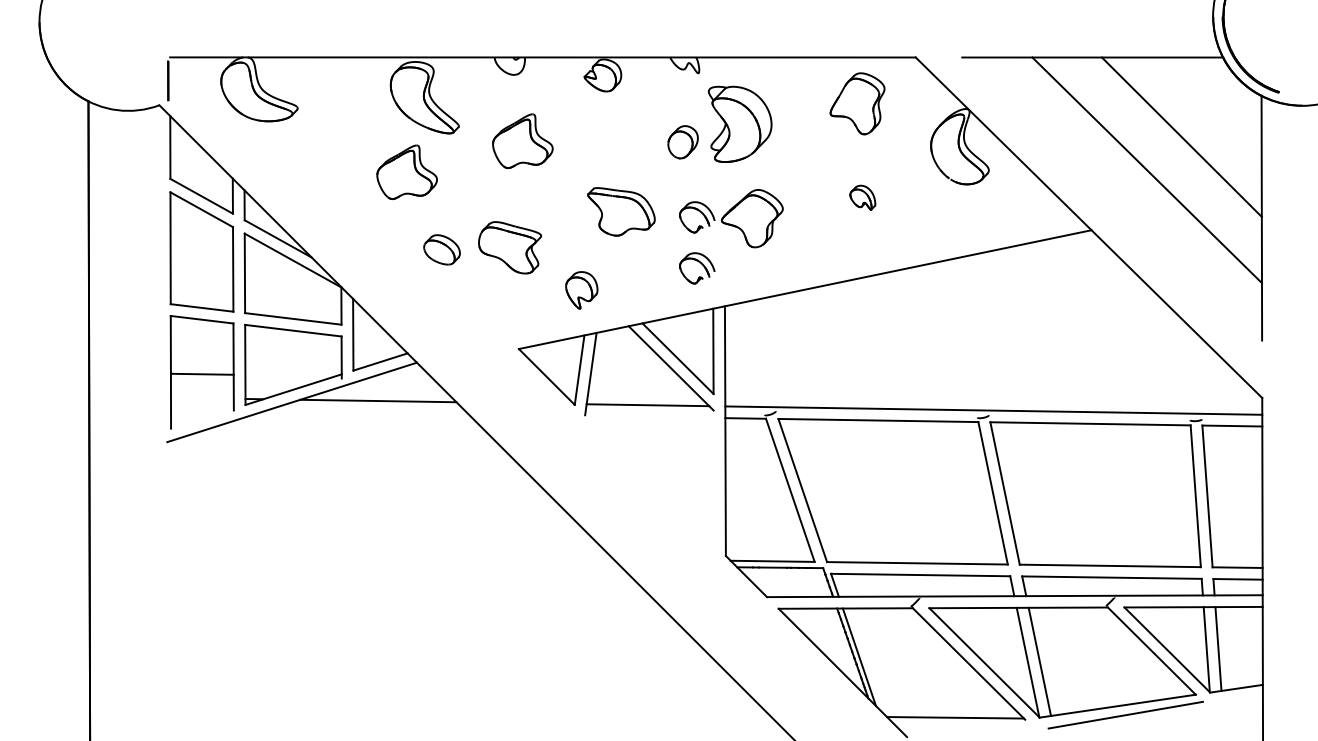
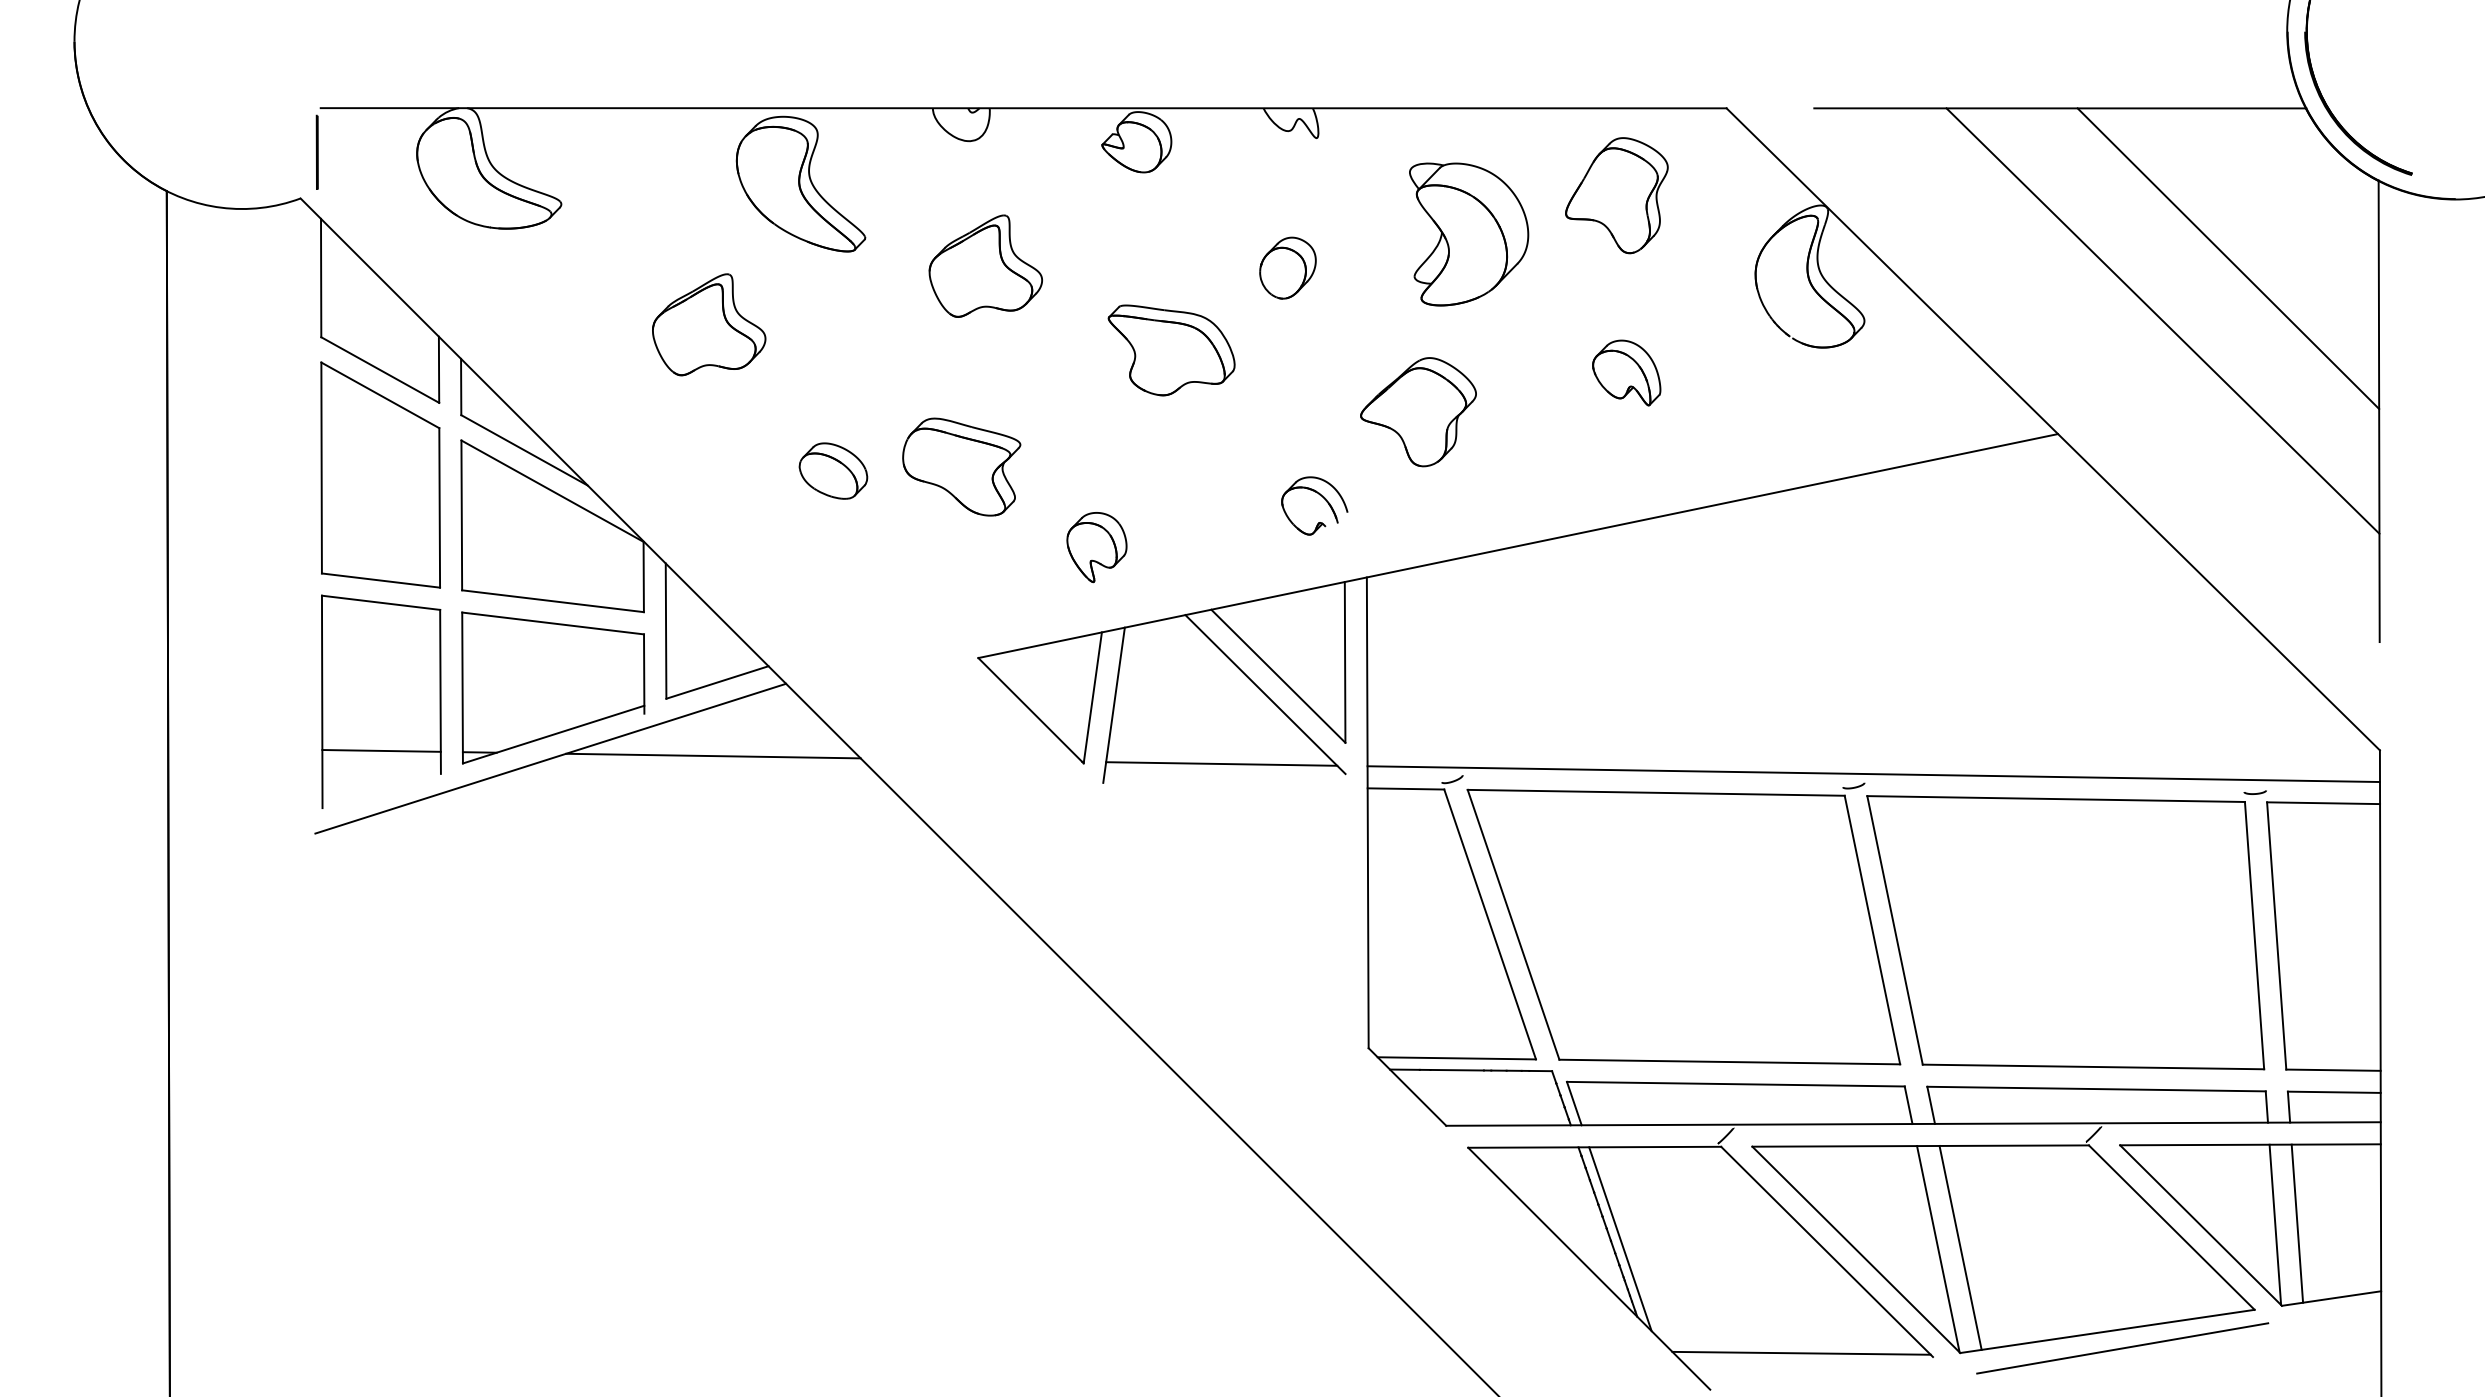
part: (739, 123) -> (1467, 232), moved
part: (406, 172) -> (707, 325), moved
part: (862, 197) -> (1626, 372), size x1.43
part: (621, 211) -> (1171, 349), moved
part: (697, 217) -> (1315, 410), removed
line: (202, 373) -> (381, 749), moved

